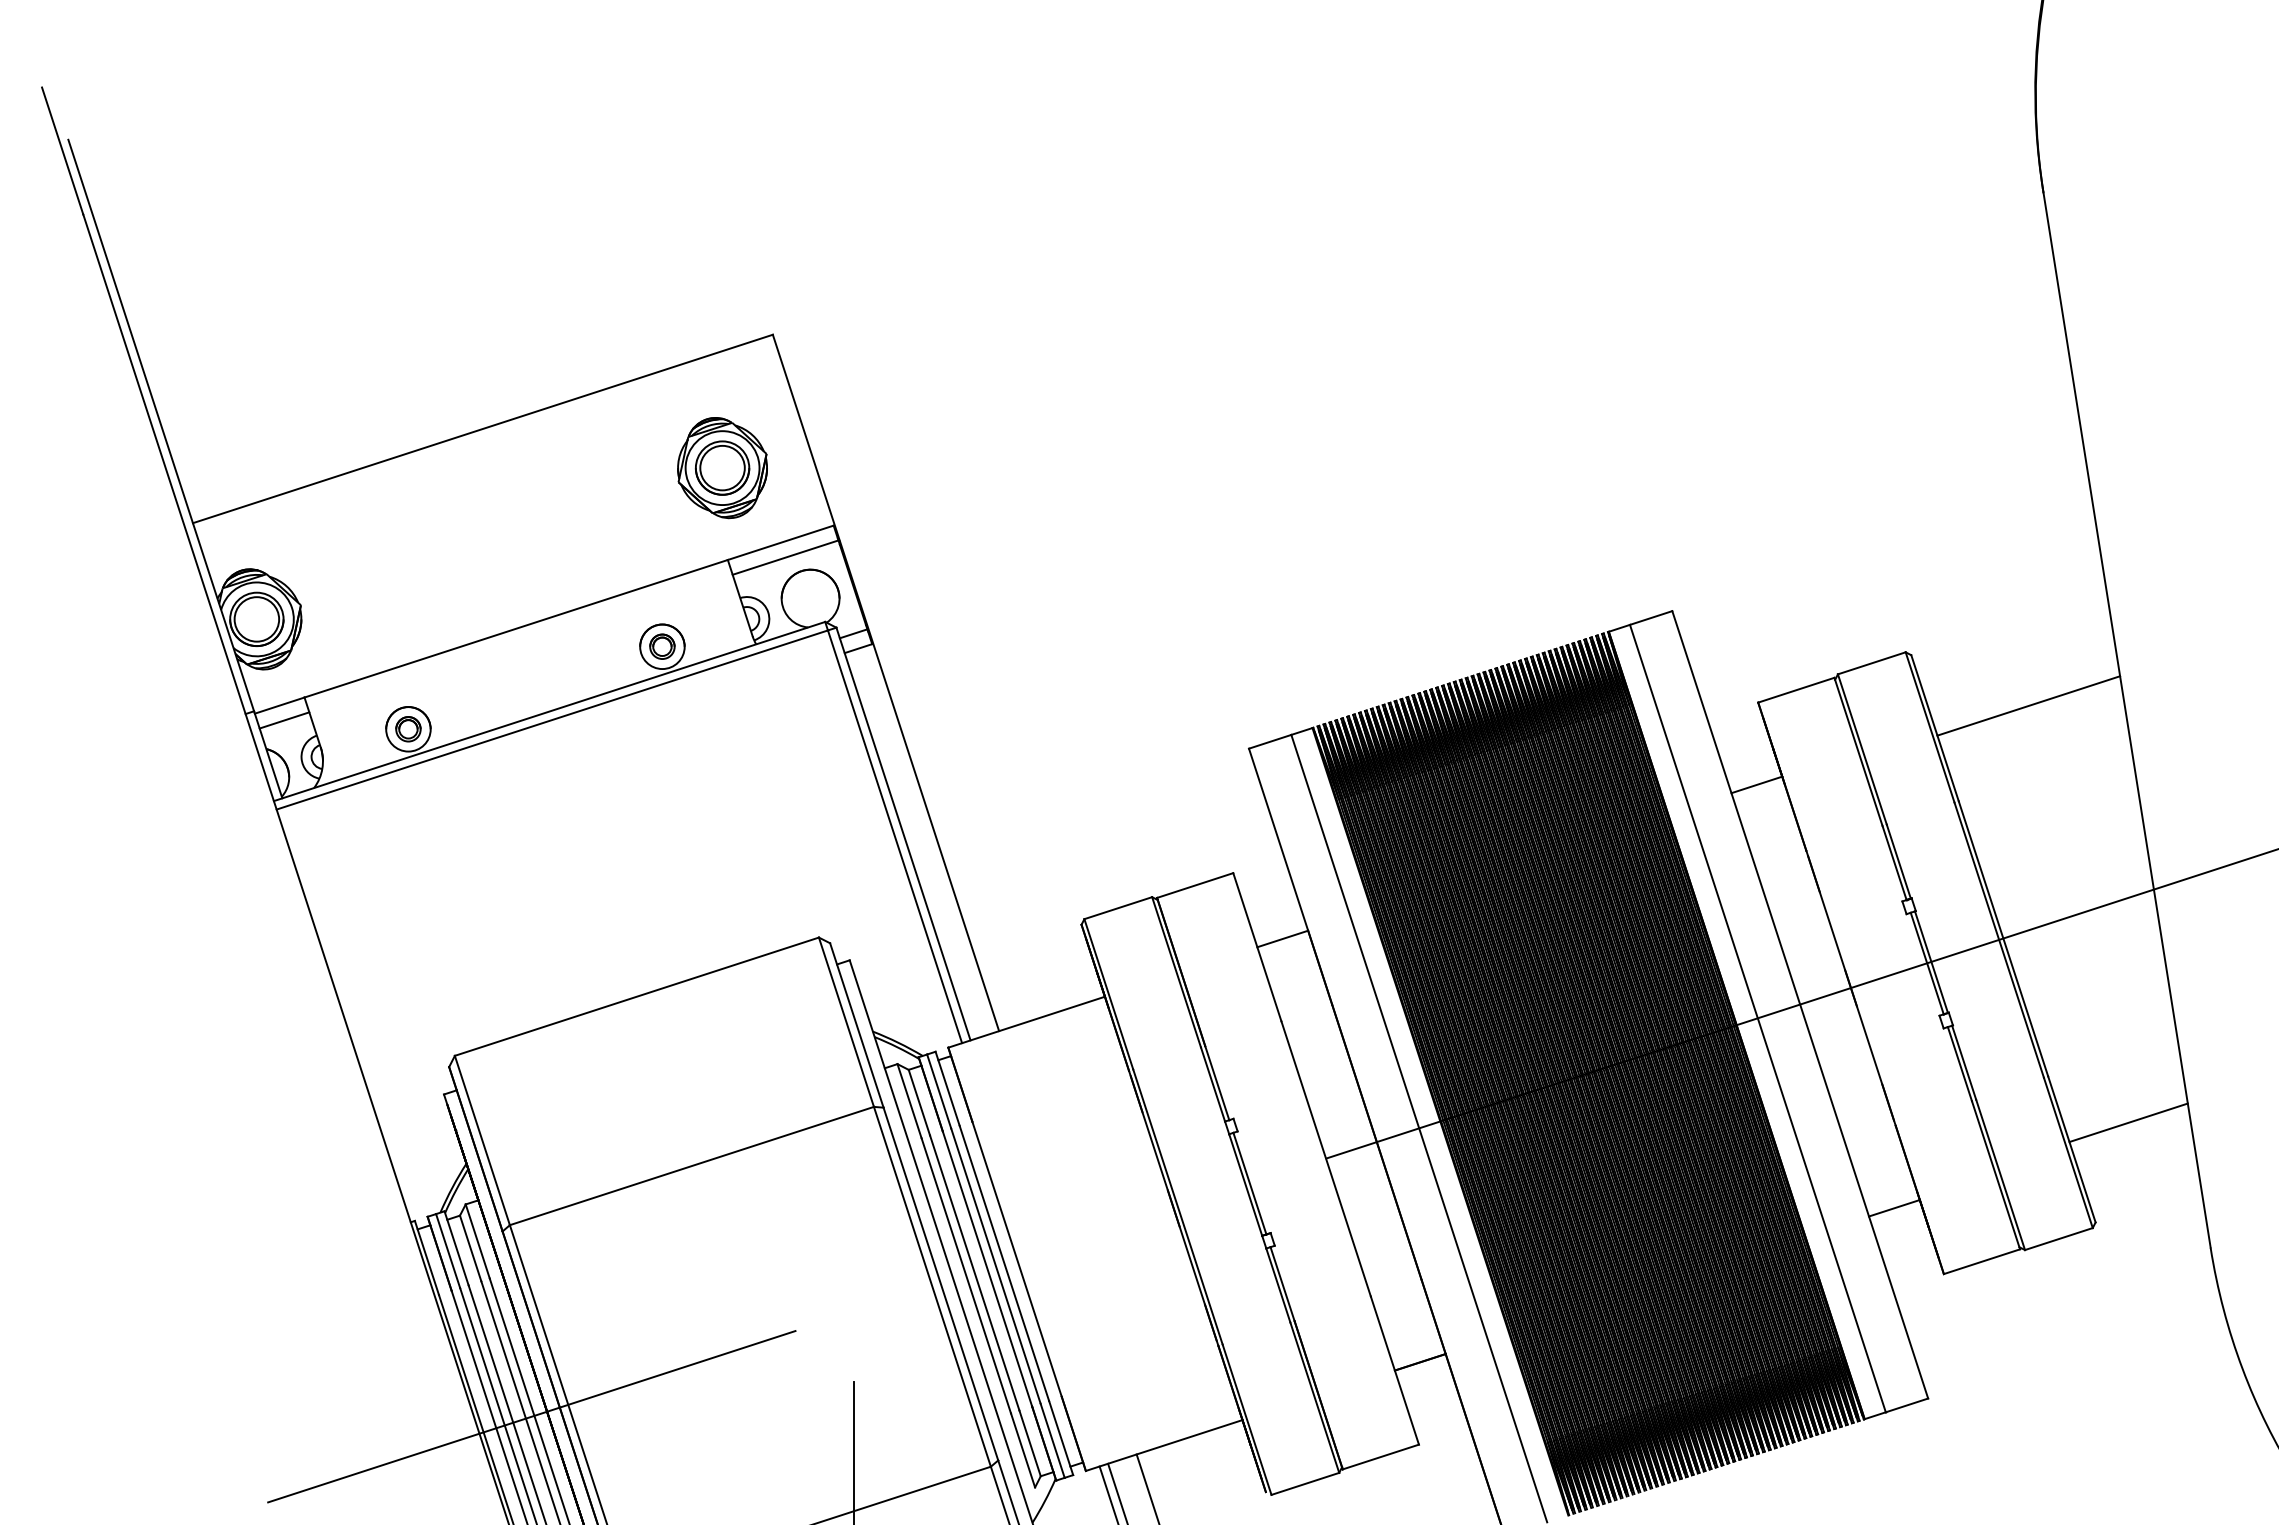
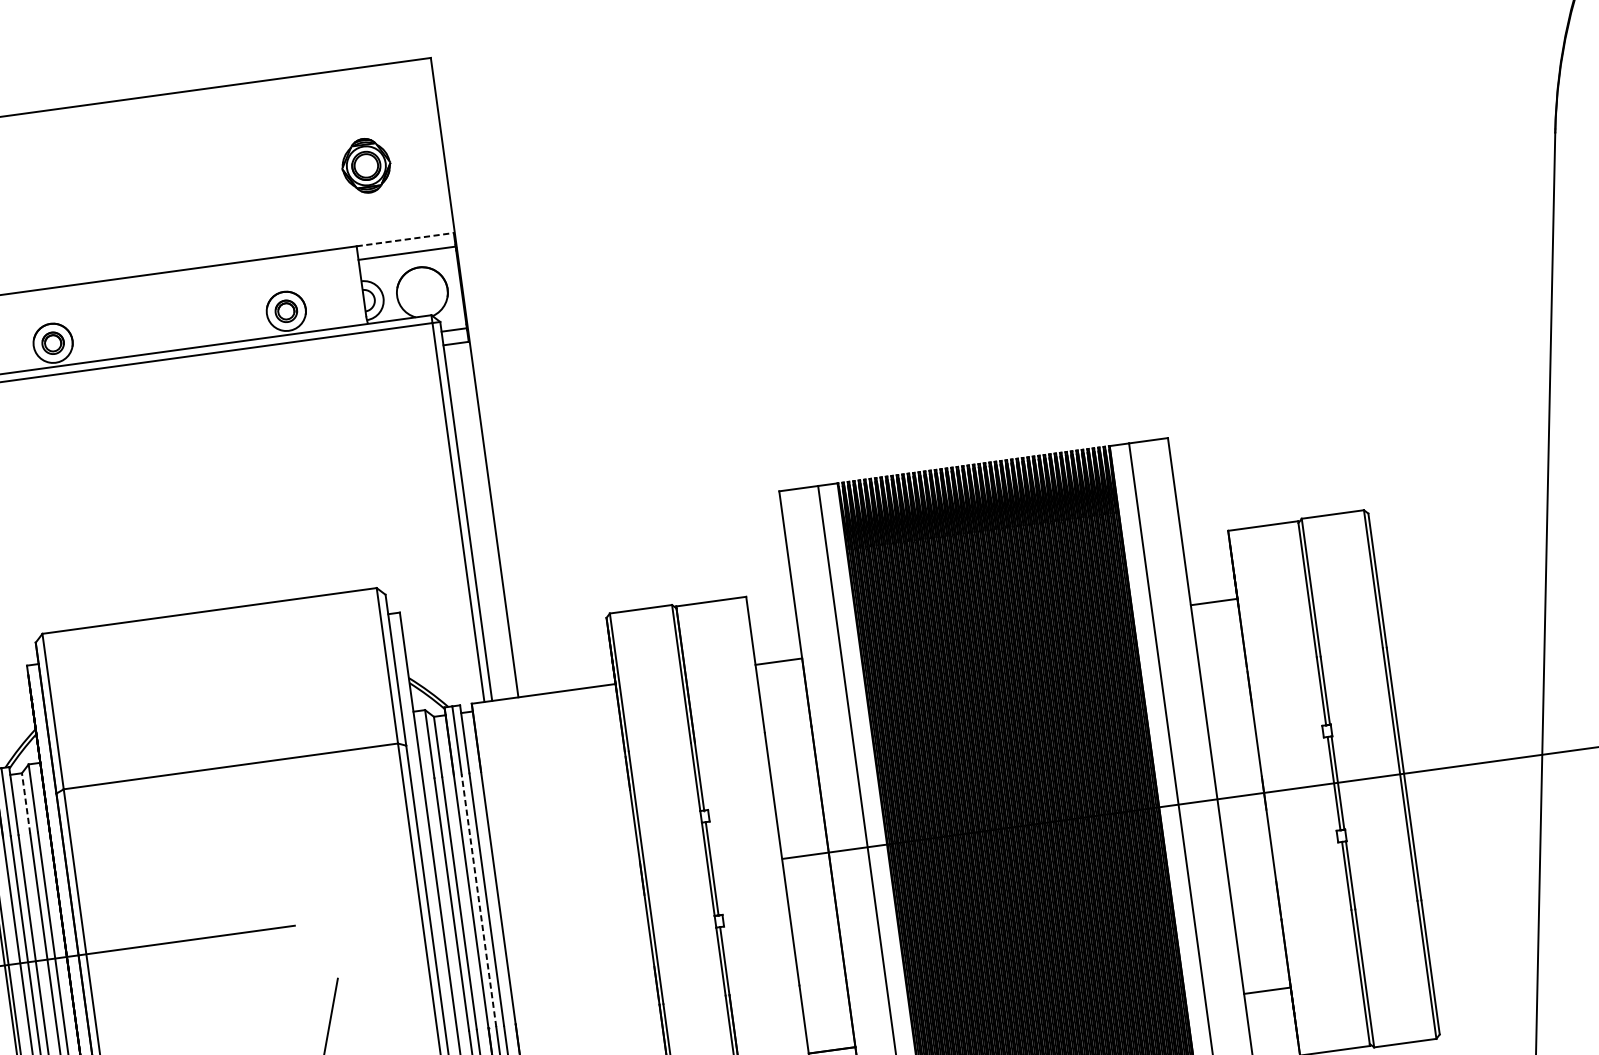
part: (722, 468) -> (366, 166), size x0.6
line: (780, 542) -> (405, 239), solid -> dashed
line: (2028, 705) -> (1462, 575), removed
line: (2128, 1122) -> (1483, 952), removed
line: (470, 1248) -> (25, 803), solid -> dashed
line: (995, 1266) -> (478, 900), solid -> dashed

